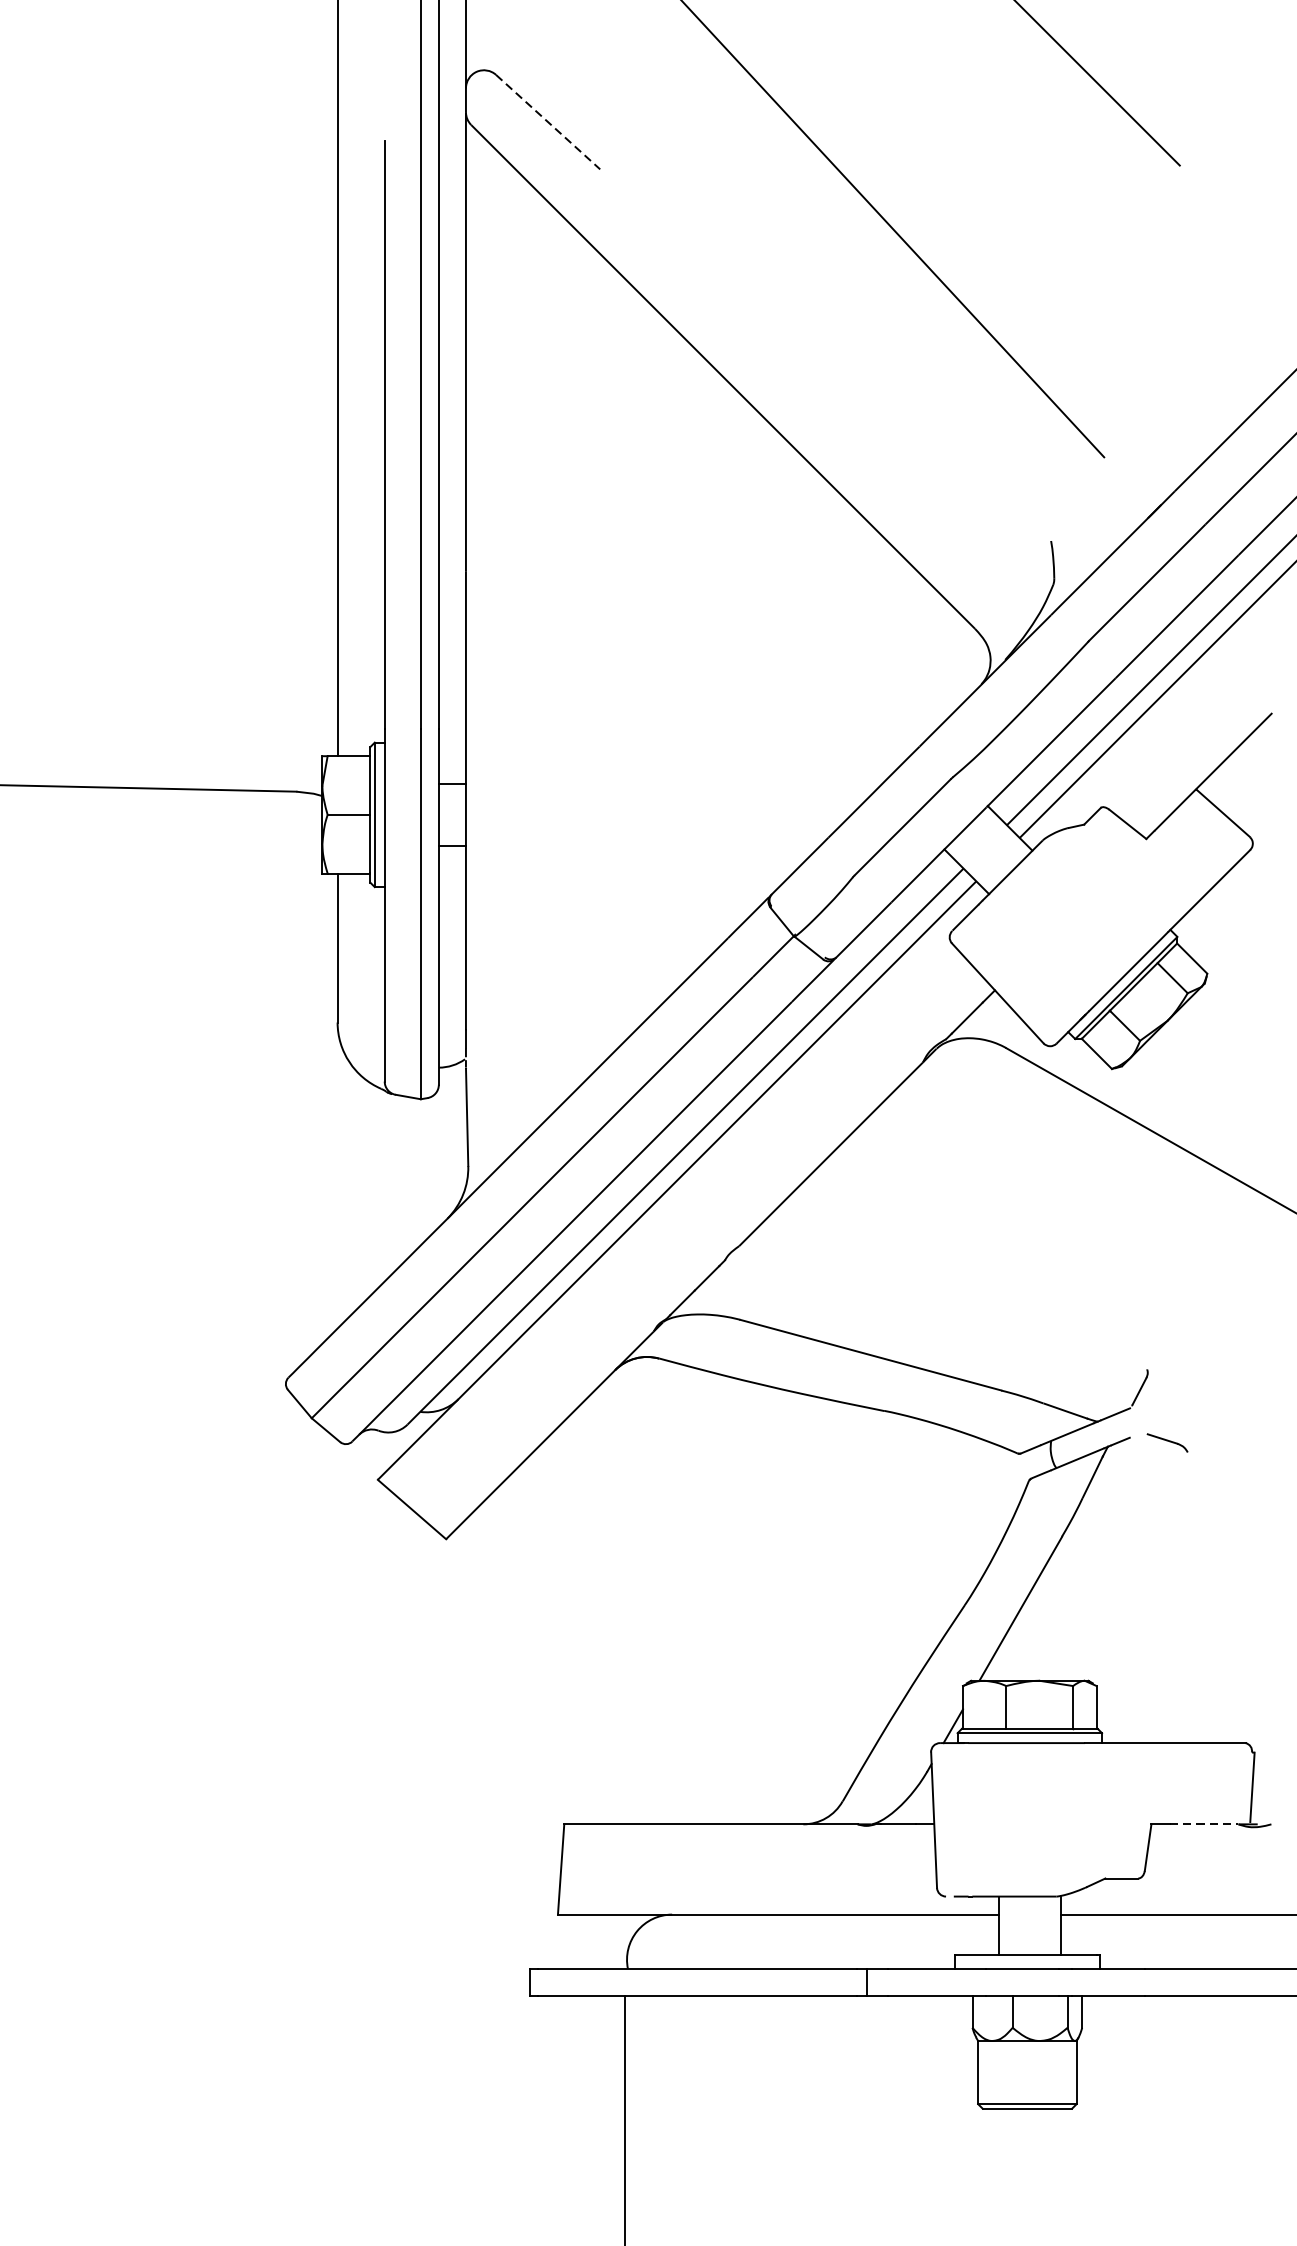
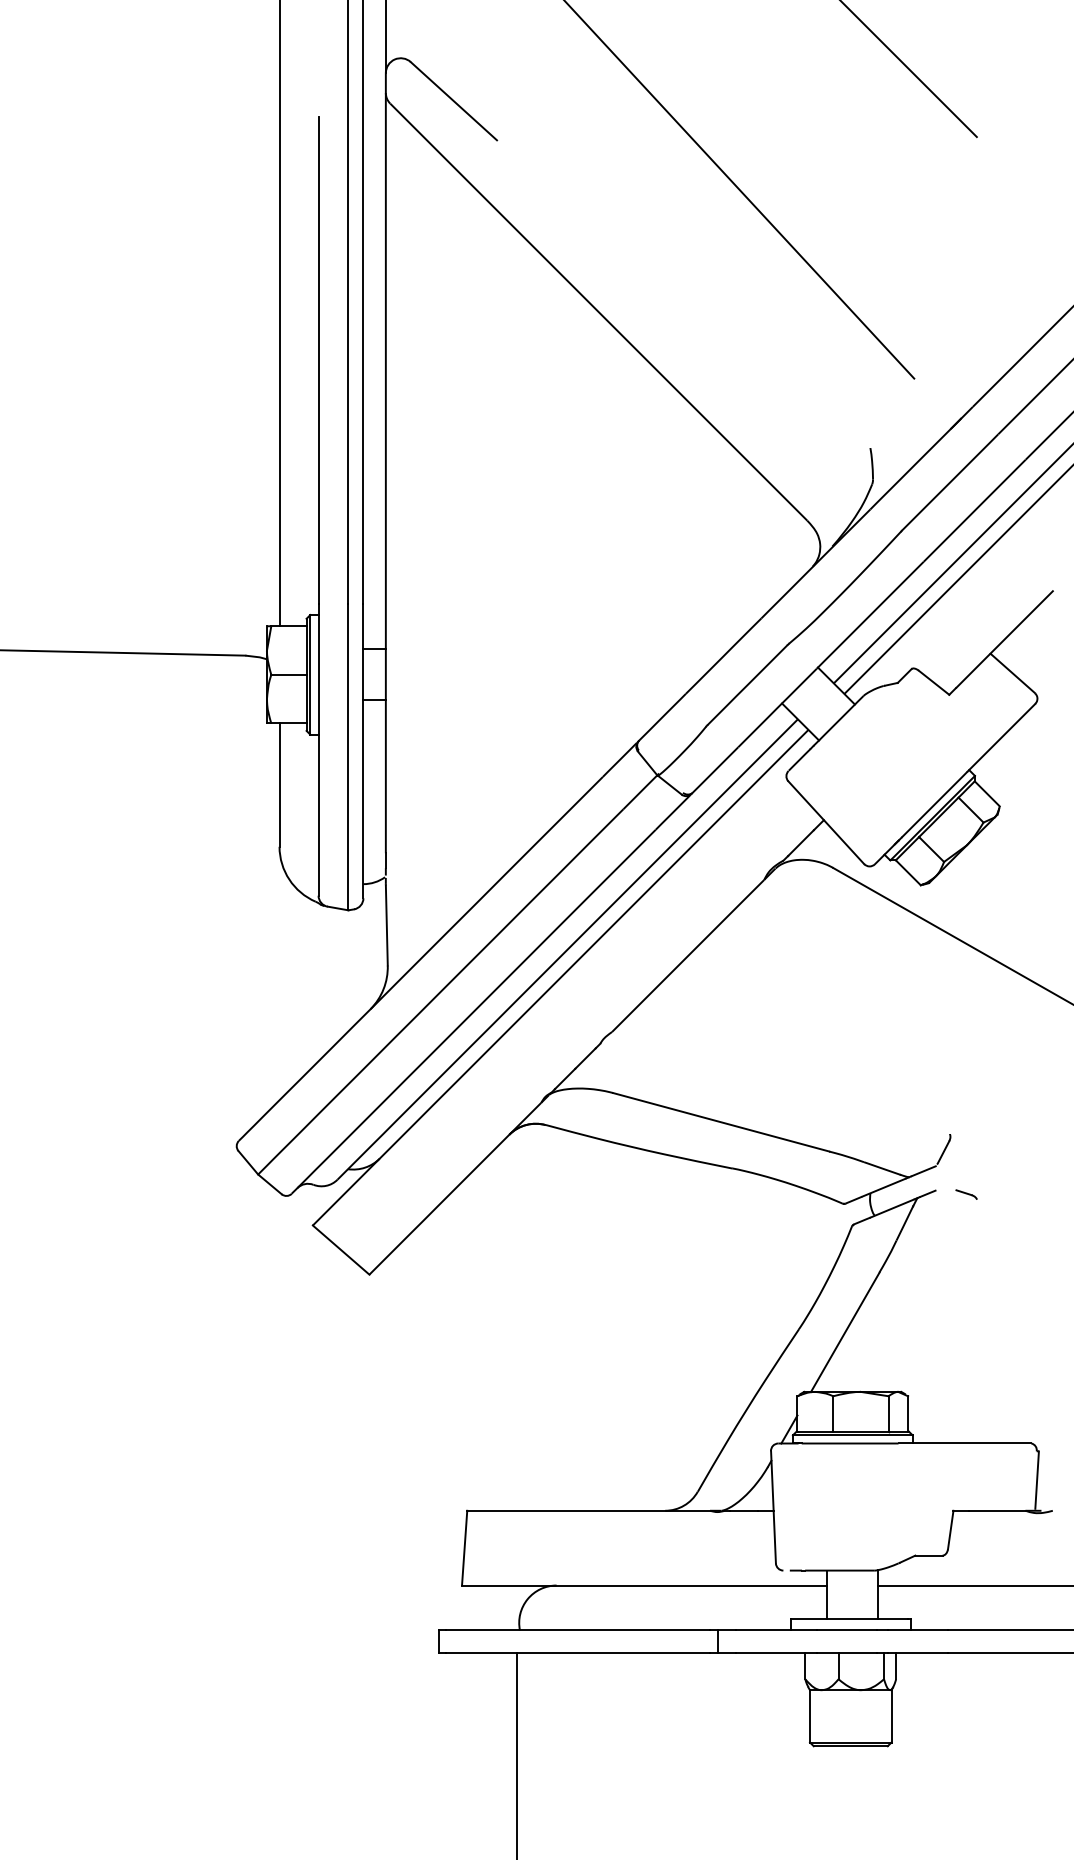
line: (548, 122) -> (454, 101), dashed -> solid
part: (1167, 1442) -> (966, 1194), size x0.62
line: (1204, 1824) -> (997, 1510), dashed -> solid

